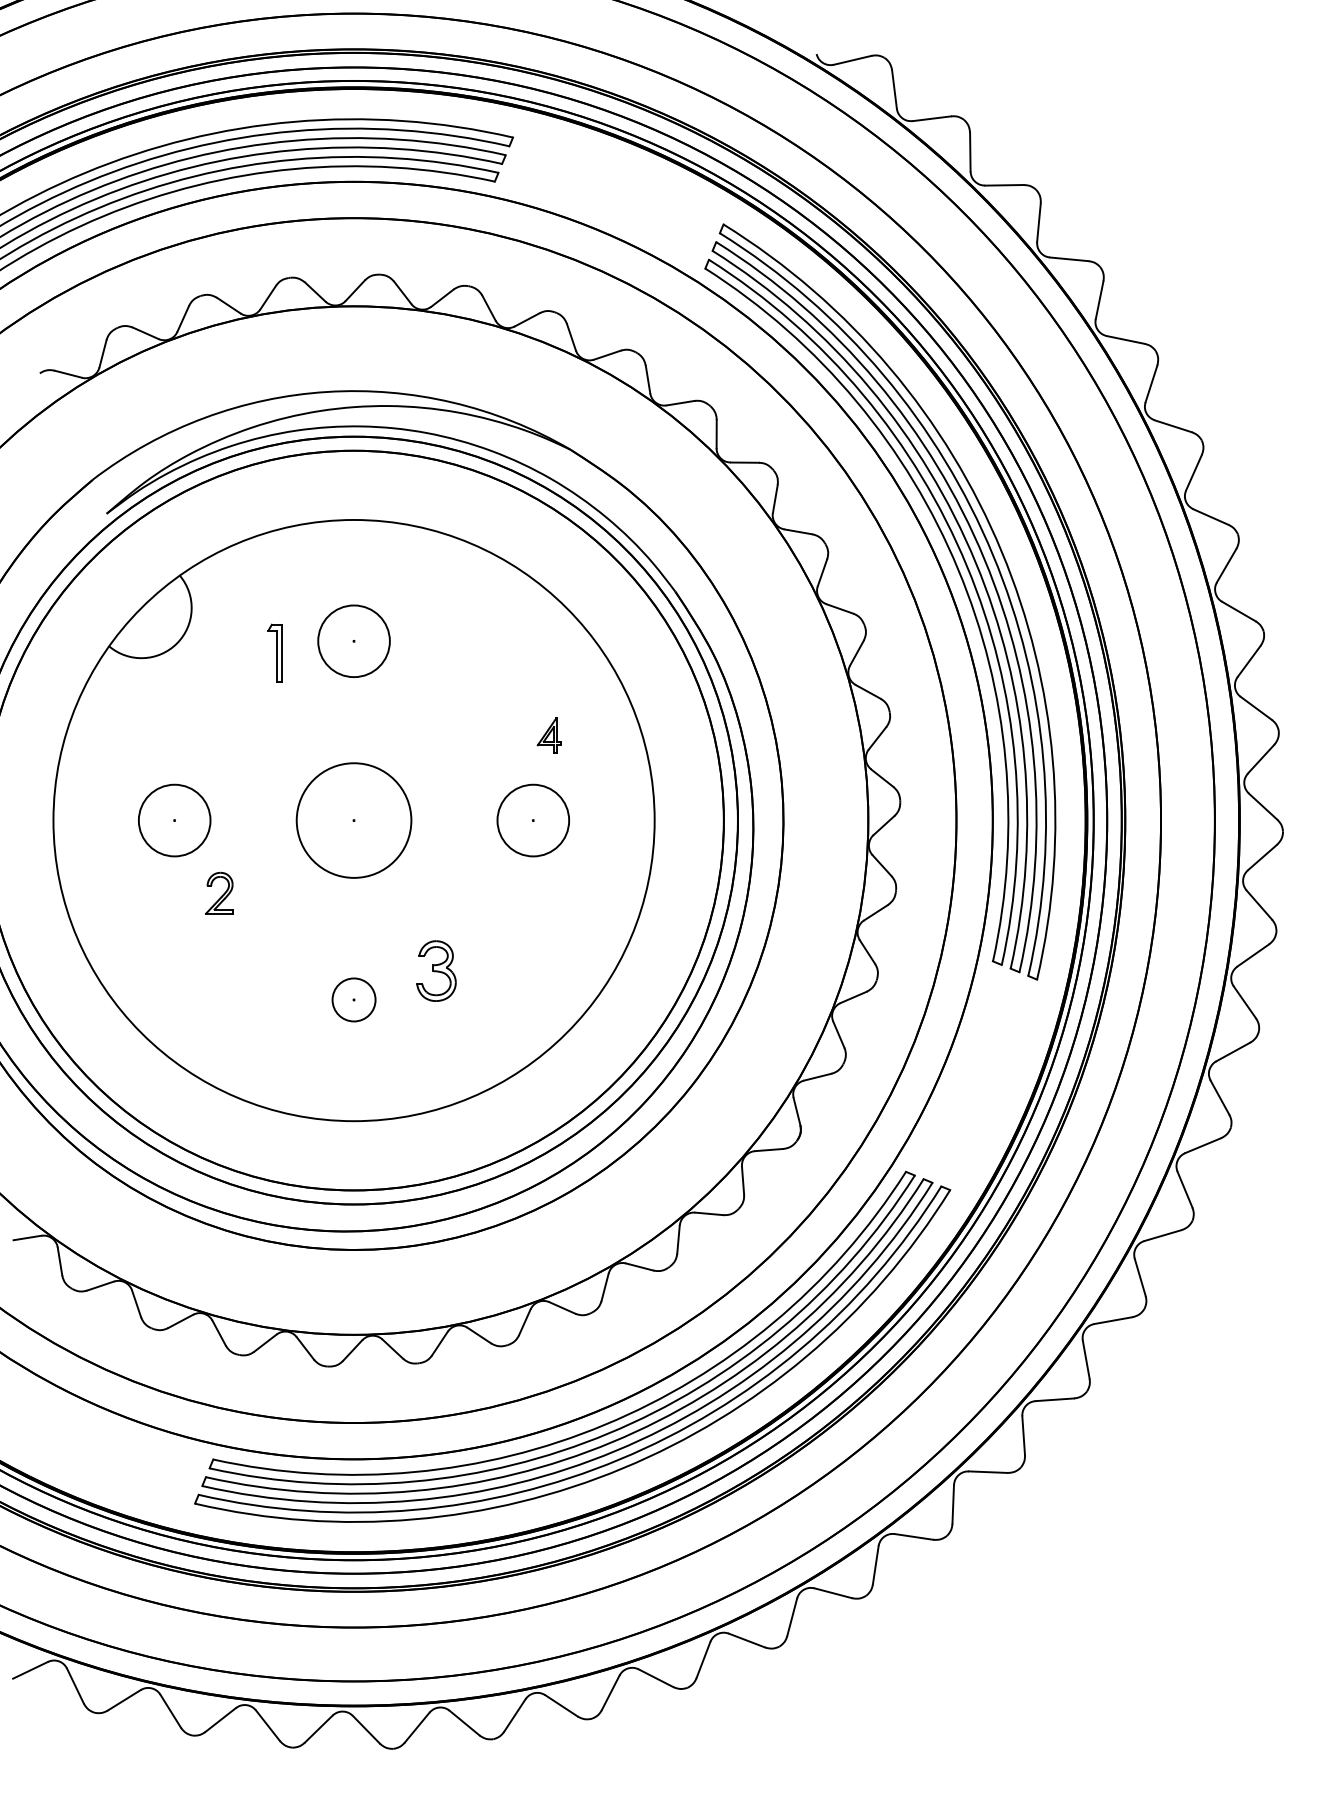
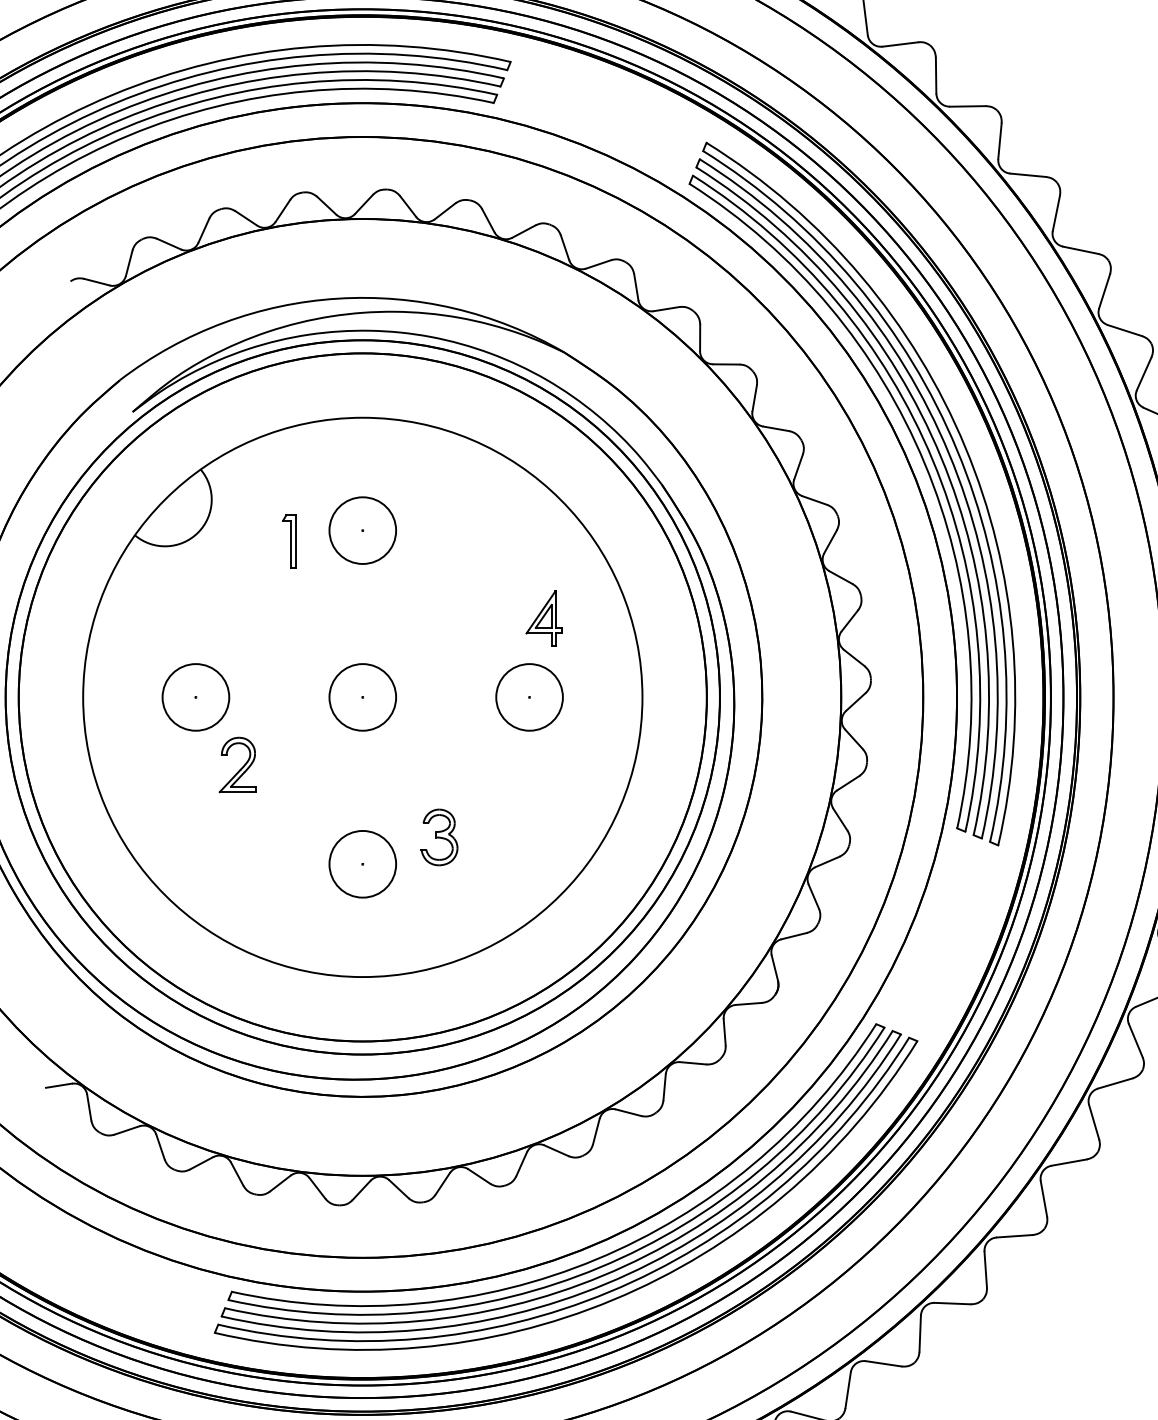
part: (549, 735) -> (544, 618), size x1.67
circle: (353, 820) -> (362, 697), size x0.62
part: (219, 893) -> (237, 765), size x1.43
circle: (353, 999) -> (362, 863), size x1.67

